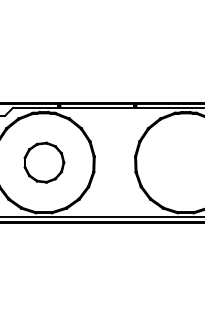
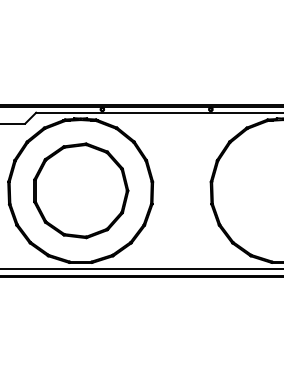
part: (44, 162) -> (81, 190), size x1.67

